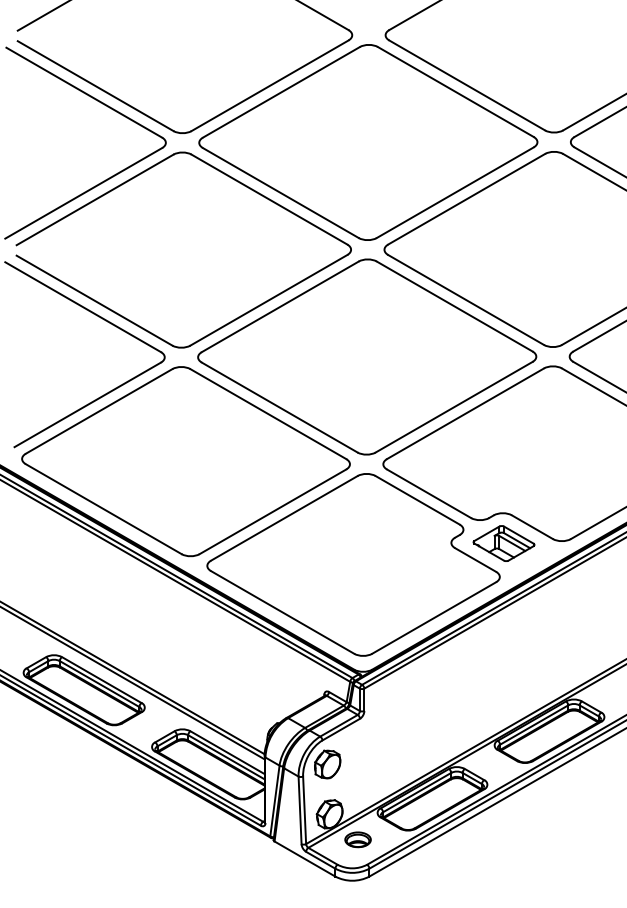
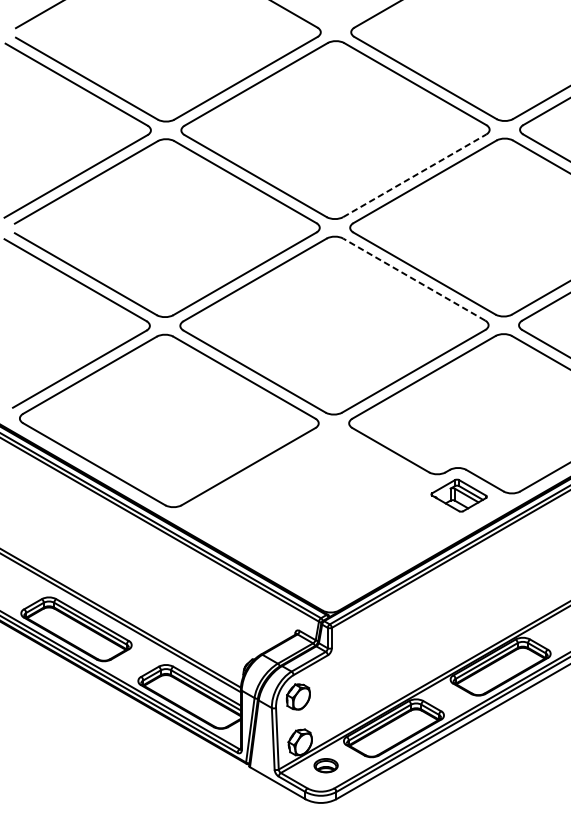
line: (455, 192) -> (414, 175), solid -> dashed
line: (454, 306) -> (414, 279), solid -> dashed
part: (353, 564) -> (321, 514), removed

